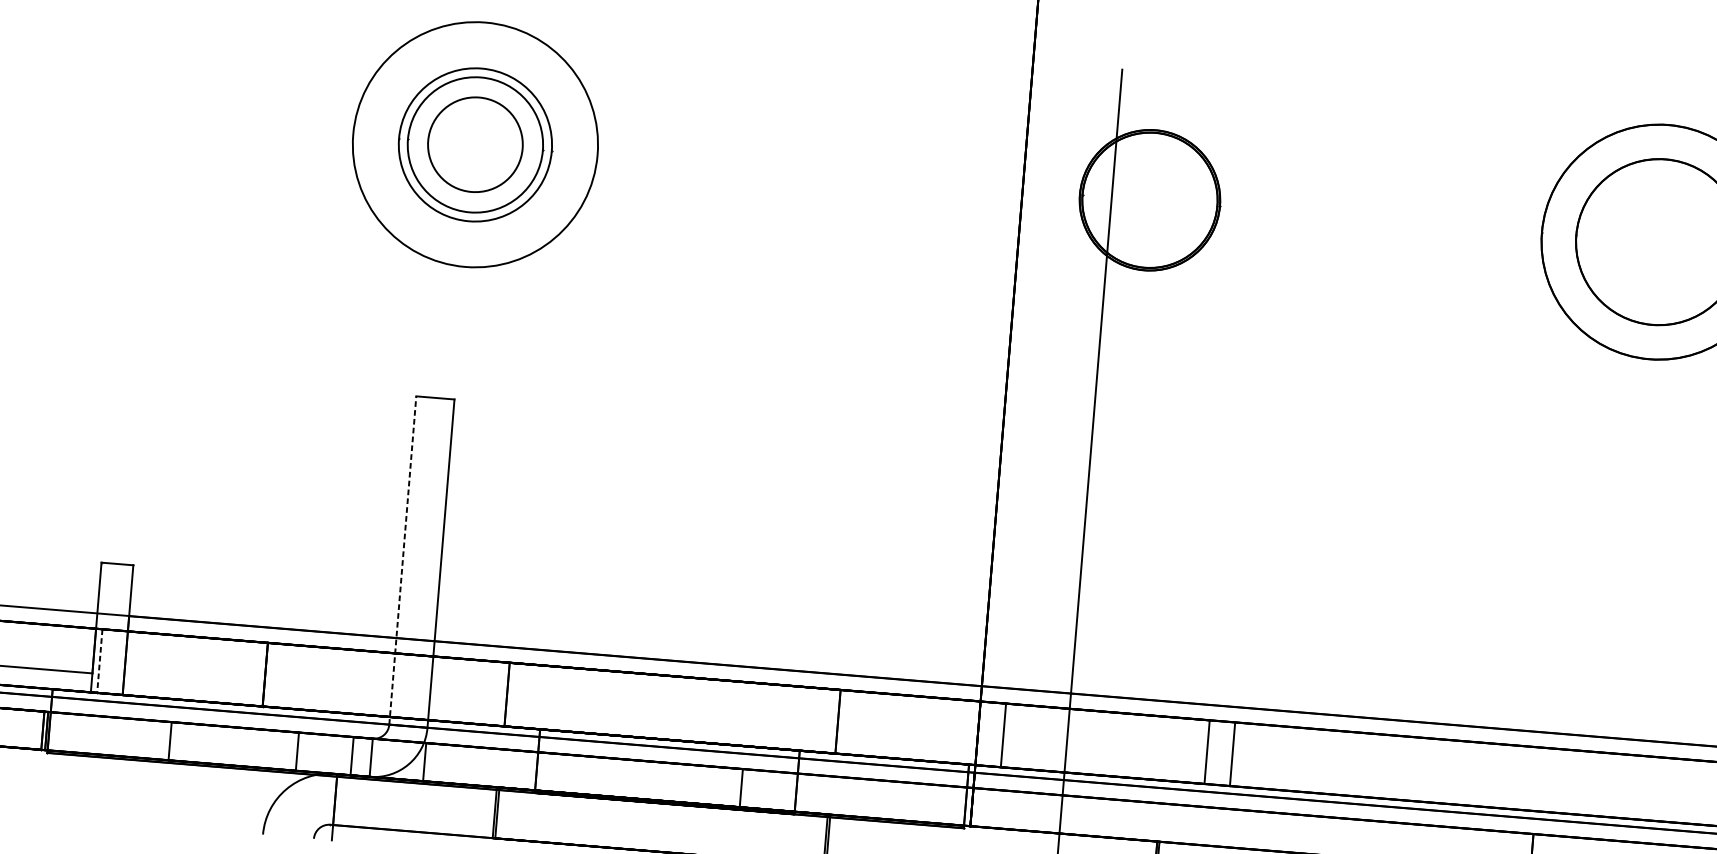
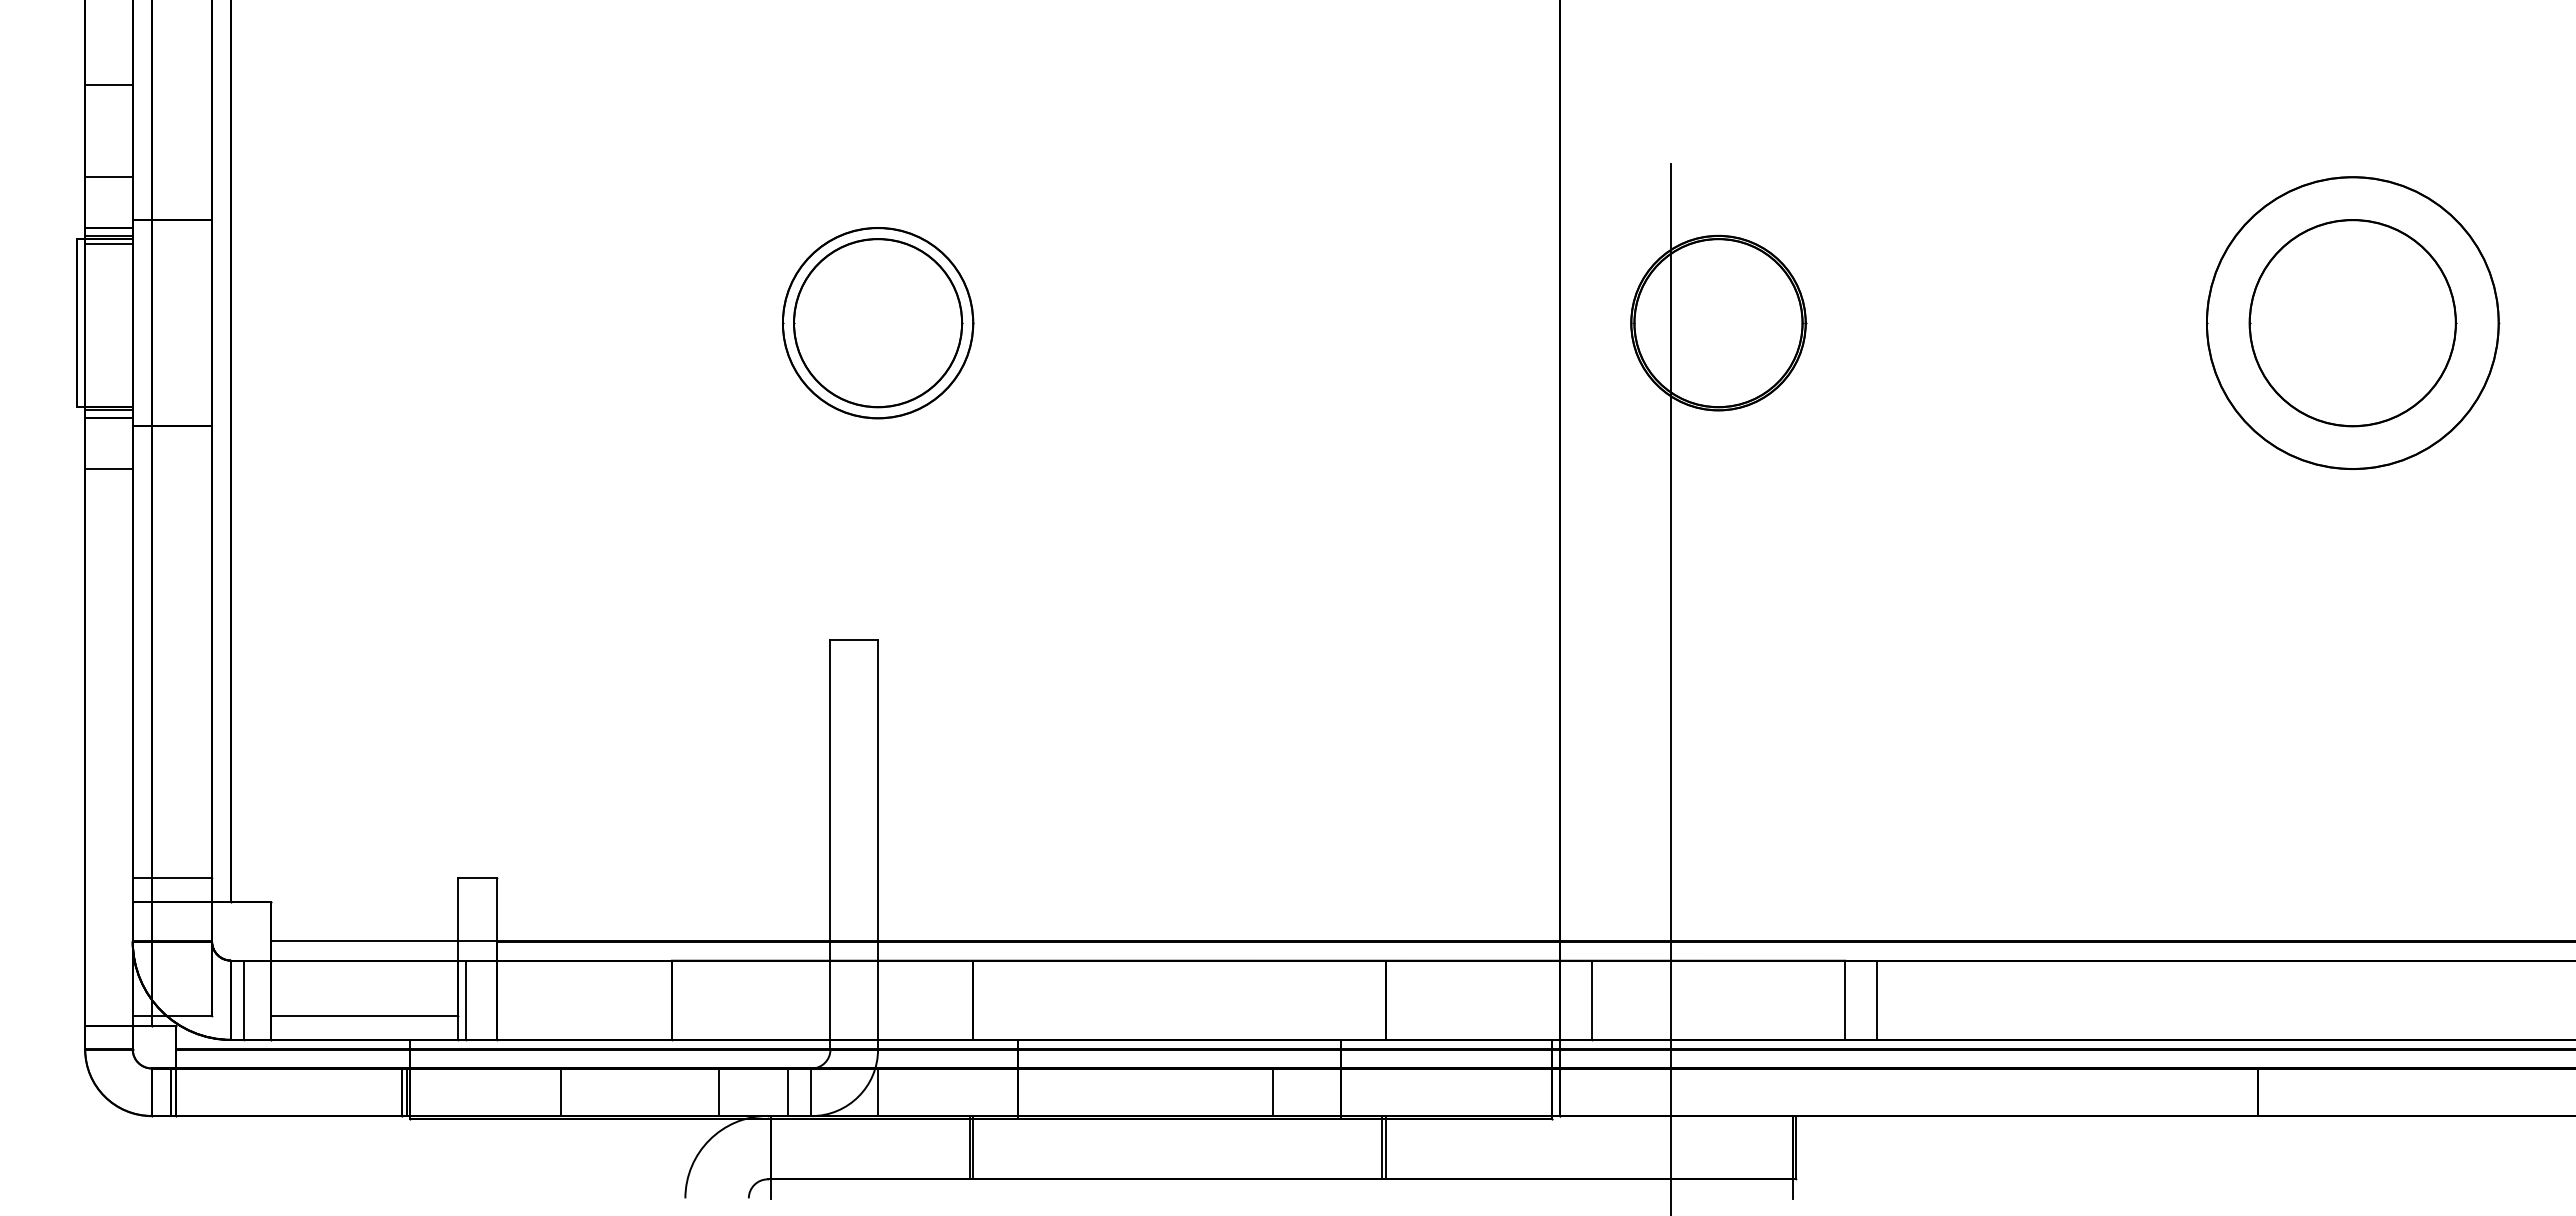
circle: (475, 144) -> (877, 322), size x0.62
circle: (475, 145) -> (878, 323), size x1.43
line: (402, 560) -> (830, 844), dashed -> solid
line: (99, 661) -> (465, 1000), dashed -> solid

